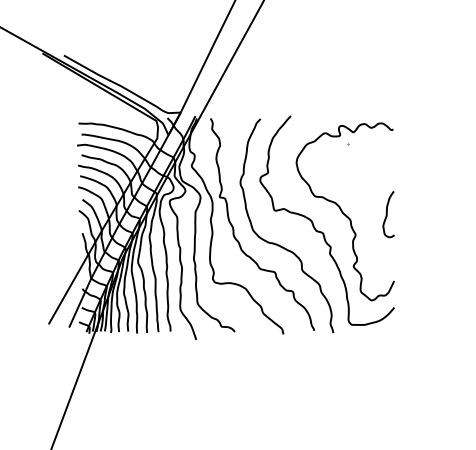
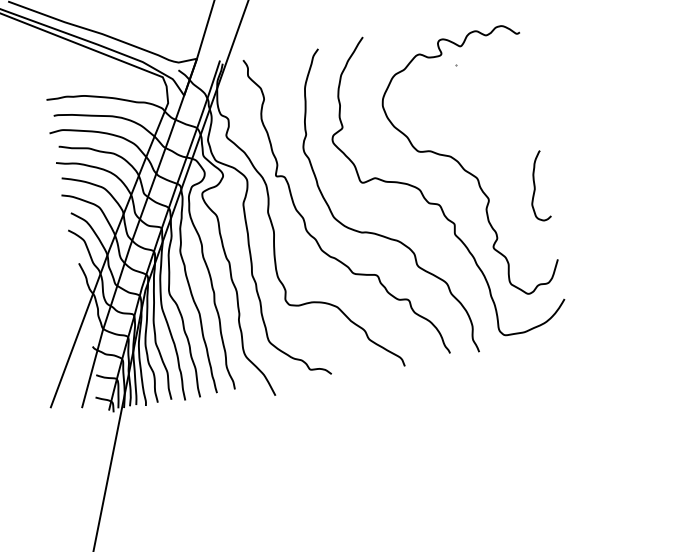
curve: (387, 214) -> (535, 186), moved

